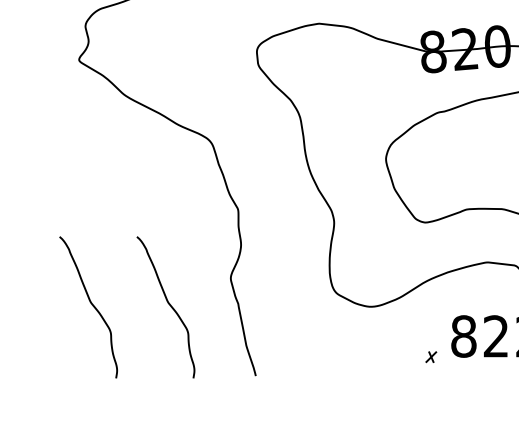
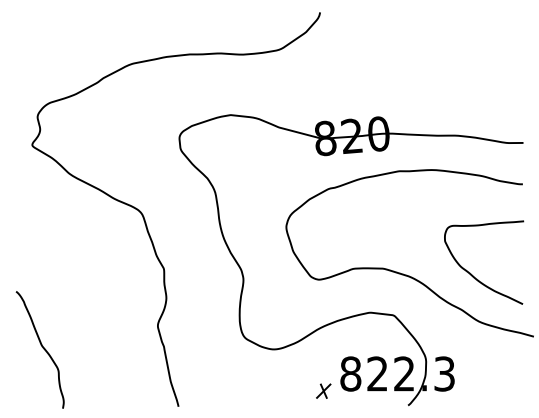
curve: (168, 305) -> (106, 348), removed
part: (430, 356) -> (323, 390), size x1.67

